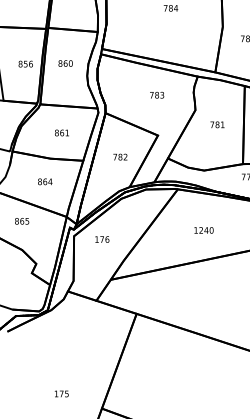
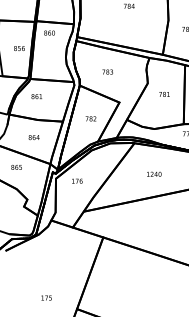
text: (65, 62) -> (49, 32), moved
text: (156, 94) -> (107, 71), moved
text: (61, 132) -> (36, 96), moved

